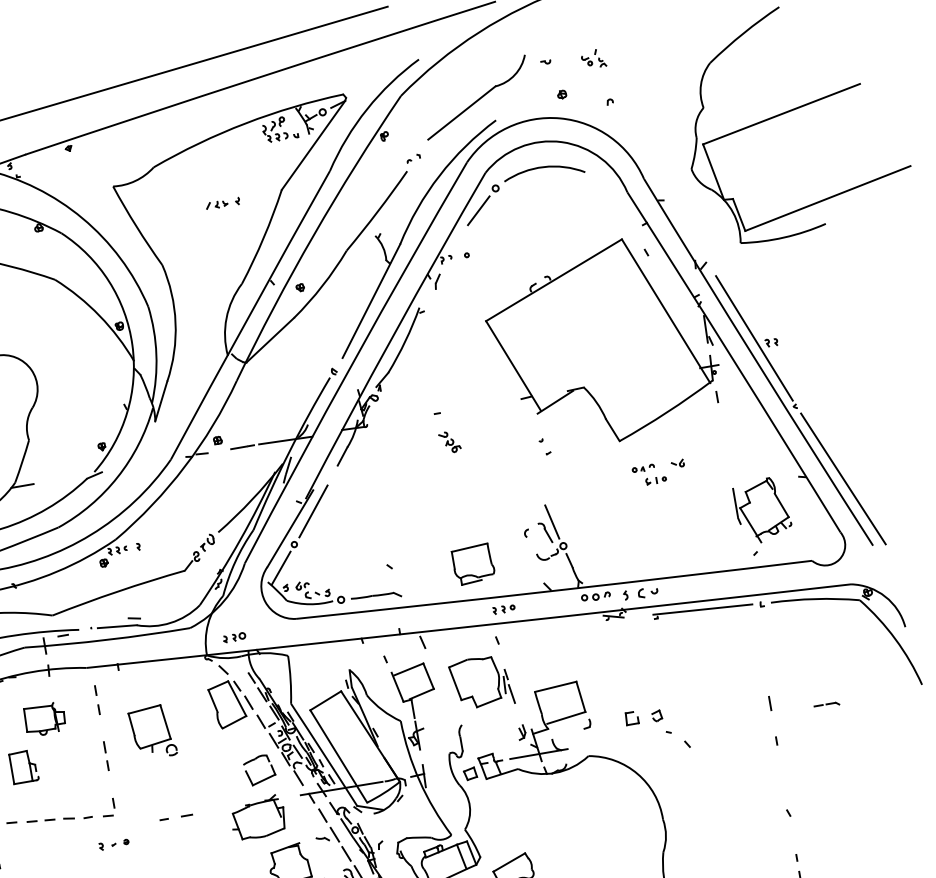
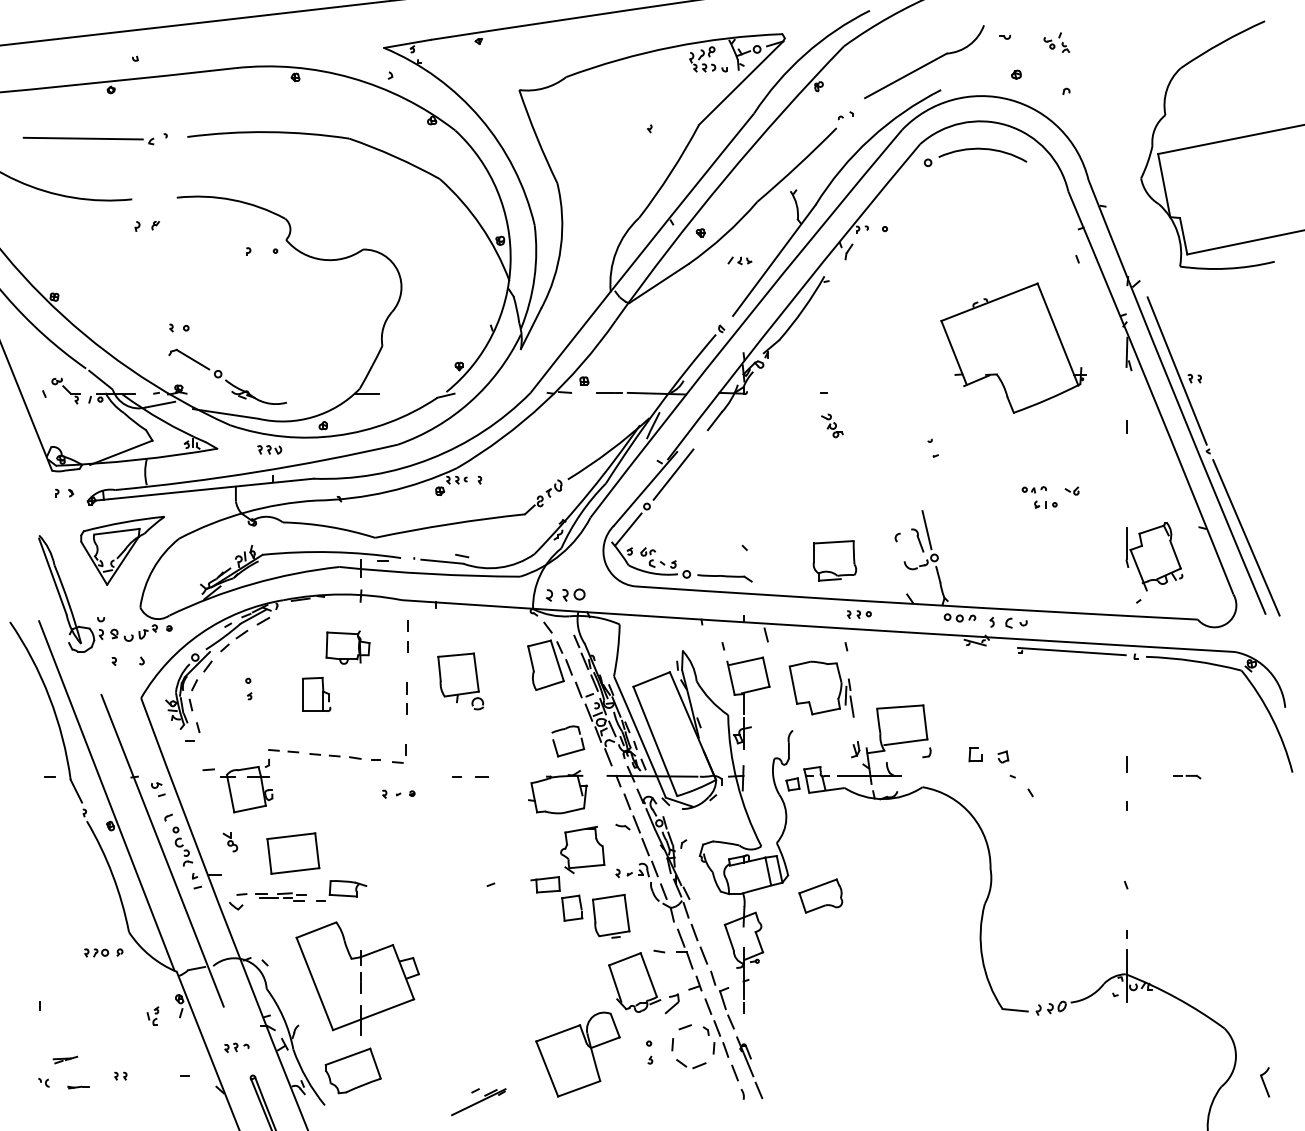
part: (216, 204) -> (739, 260), moved
line: (478, 210) -> (905, 183), removed
part: (602, 342) -> (1013, 347), size x0.6
part: (234, 637) -> (565, 594), size x1.6

